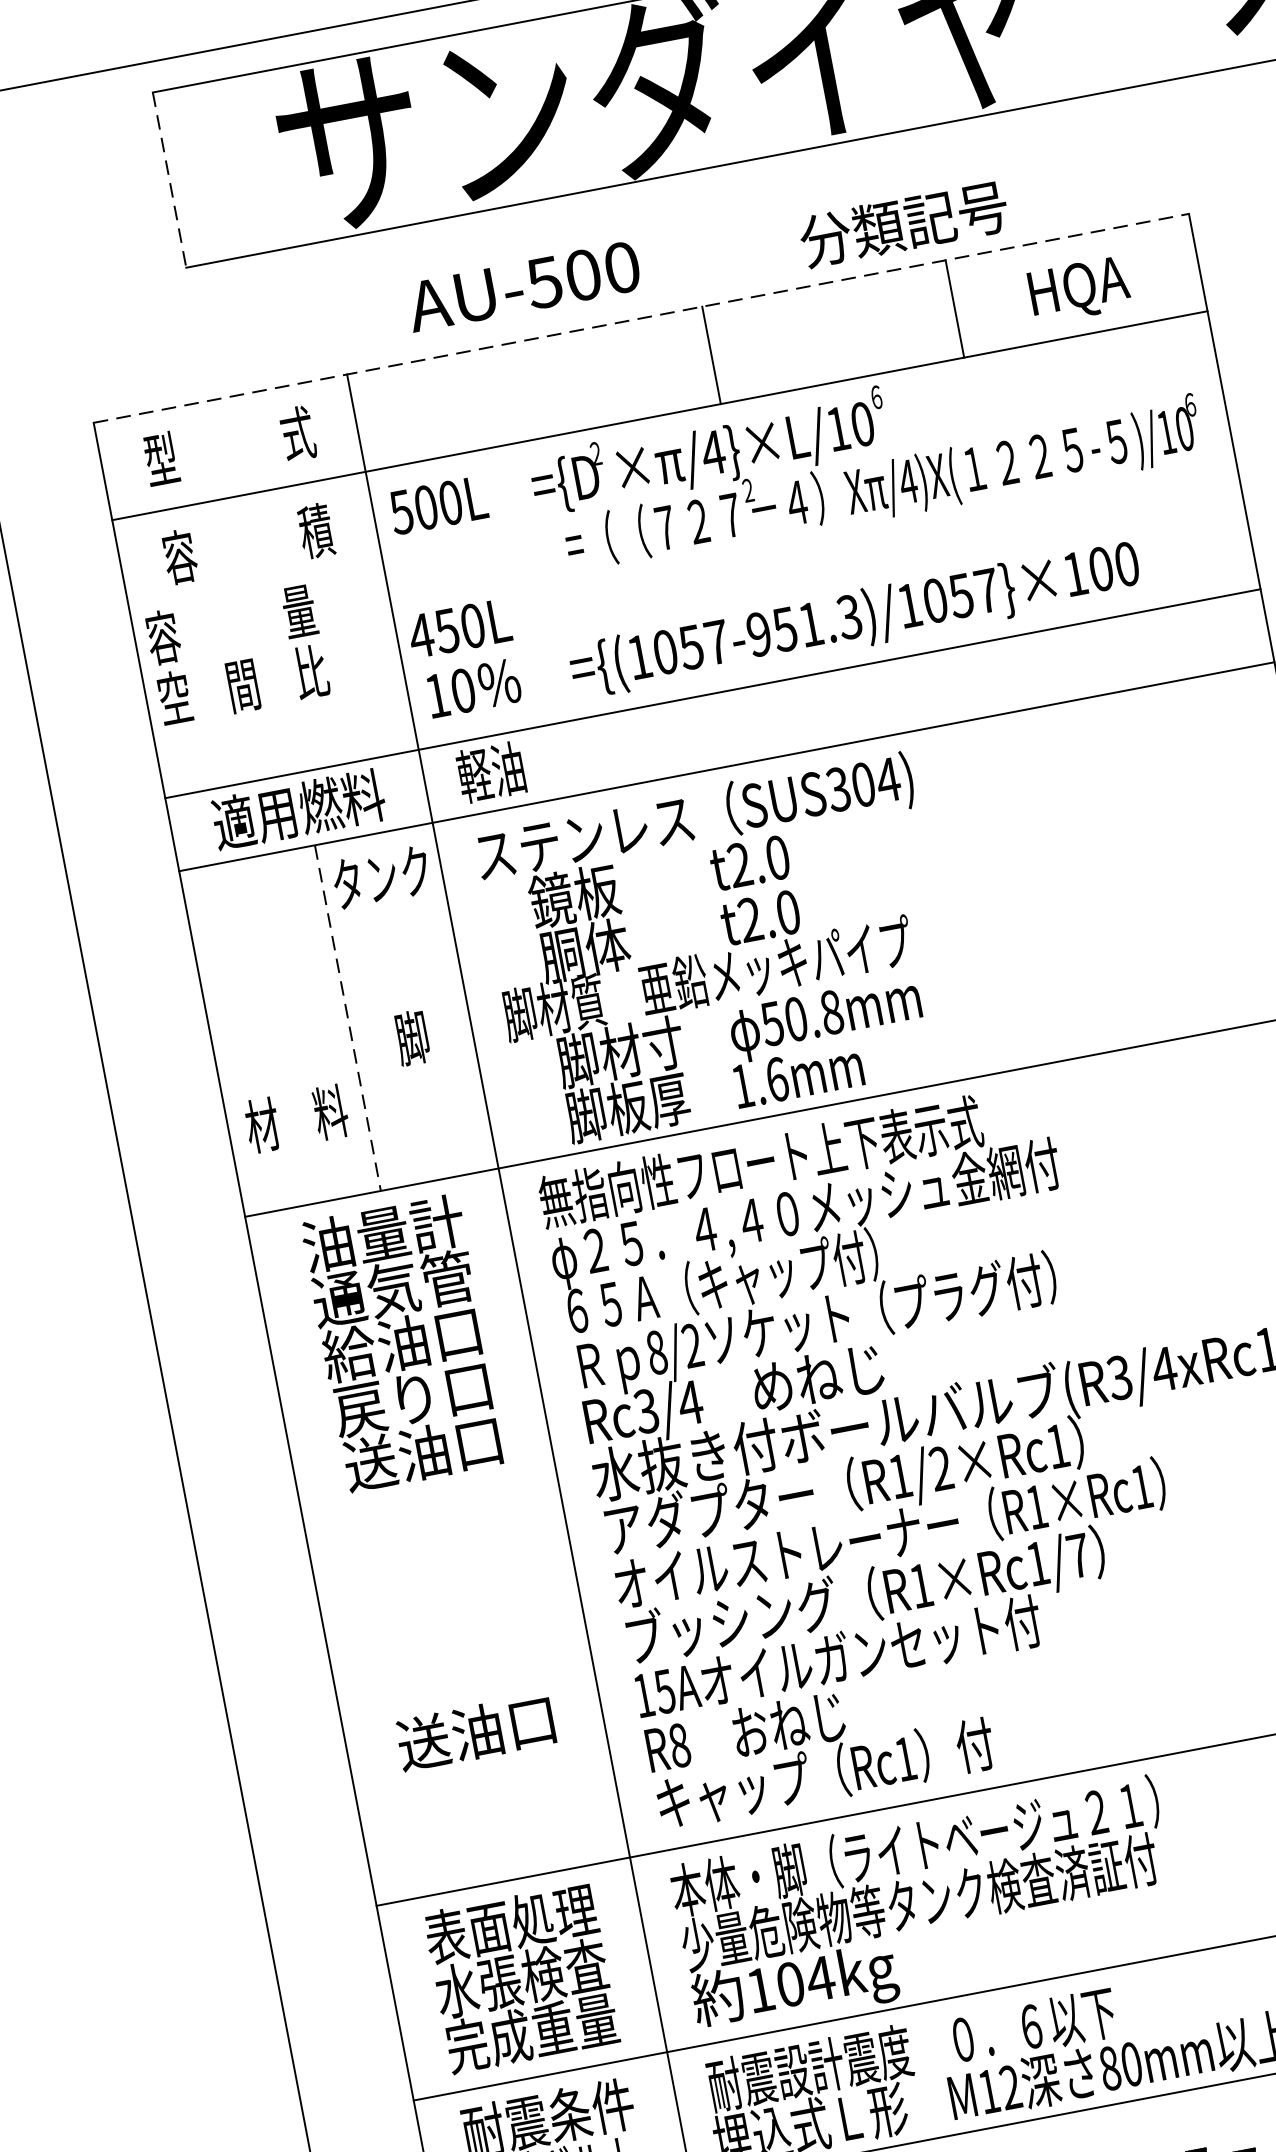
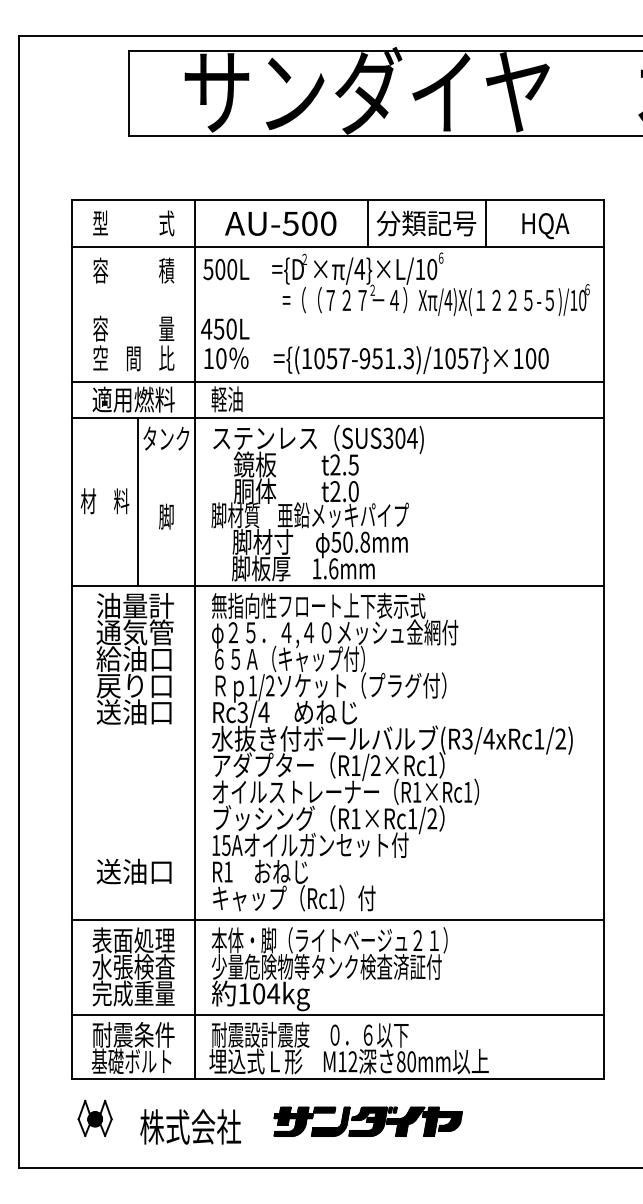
line: (169, 180) -> (129, 93), dashed -> solid
text: (904, 224) -> (426, 223), moved
text: (523, 286) -> (280, 223), moved
line: (642, 319) -> (338, 200), dashed -> solid
text: (236, 654) -> (133, 343), moved
text: (777, 856) -> (353, 464), t2.0 -> t2.5
line: (348, 1017) -> (138, 501), dashed -> solid
text: (297, 1119) -> (105, 501), moved
text: (655, 1351) -> (252, 685), 8/2 -> 1/2
text: (1078, 1555) -> (432, 818), R1×Rc1/7 -> R1×Rc1/2
text: (474, 1732) -> (133, 871), moved
text: (679, 1744) -> (228, 871), R8 -> R1

